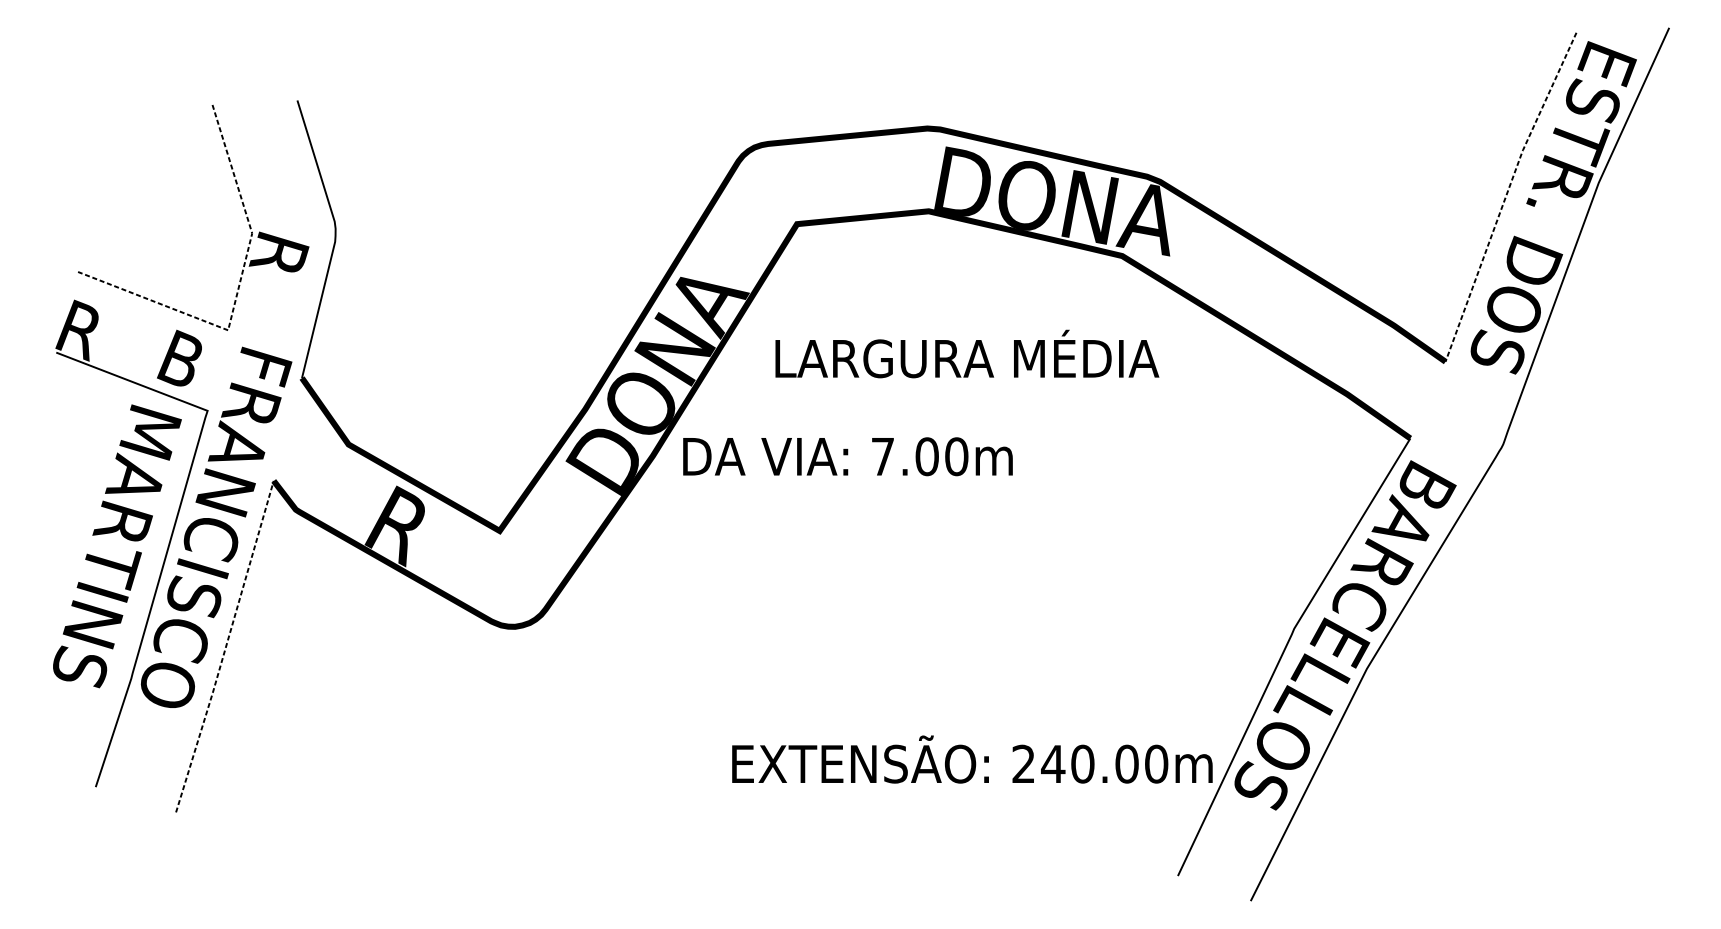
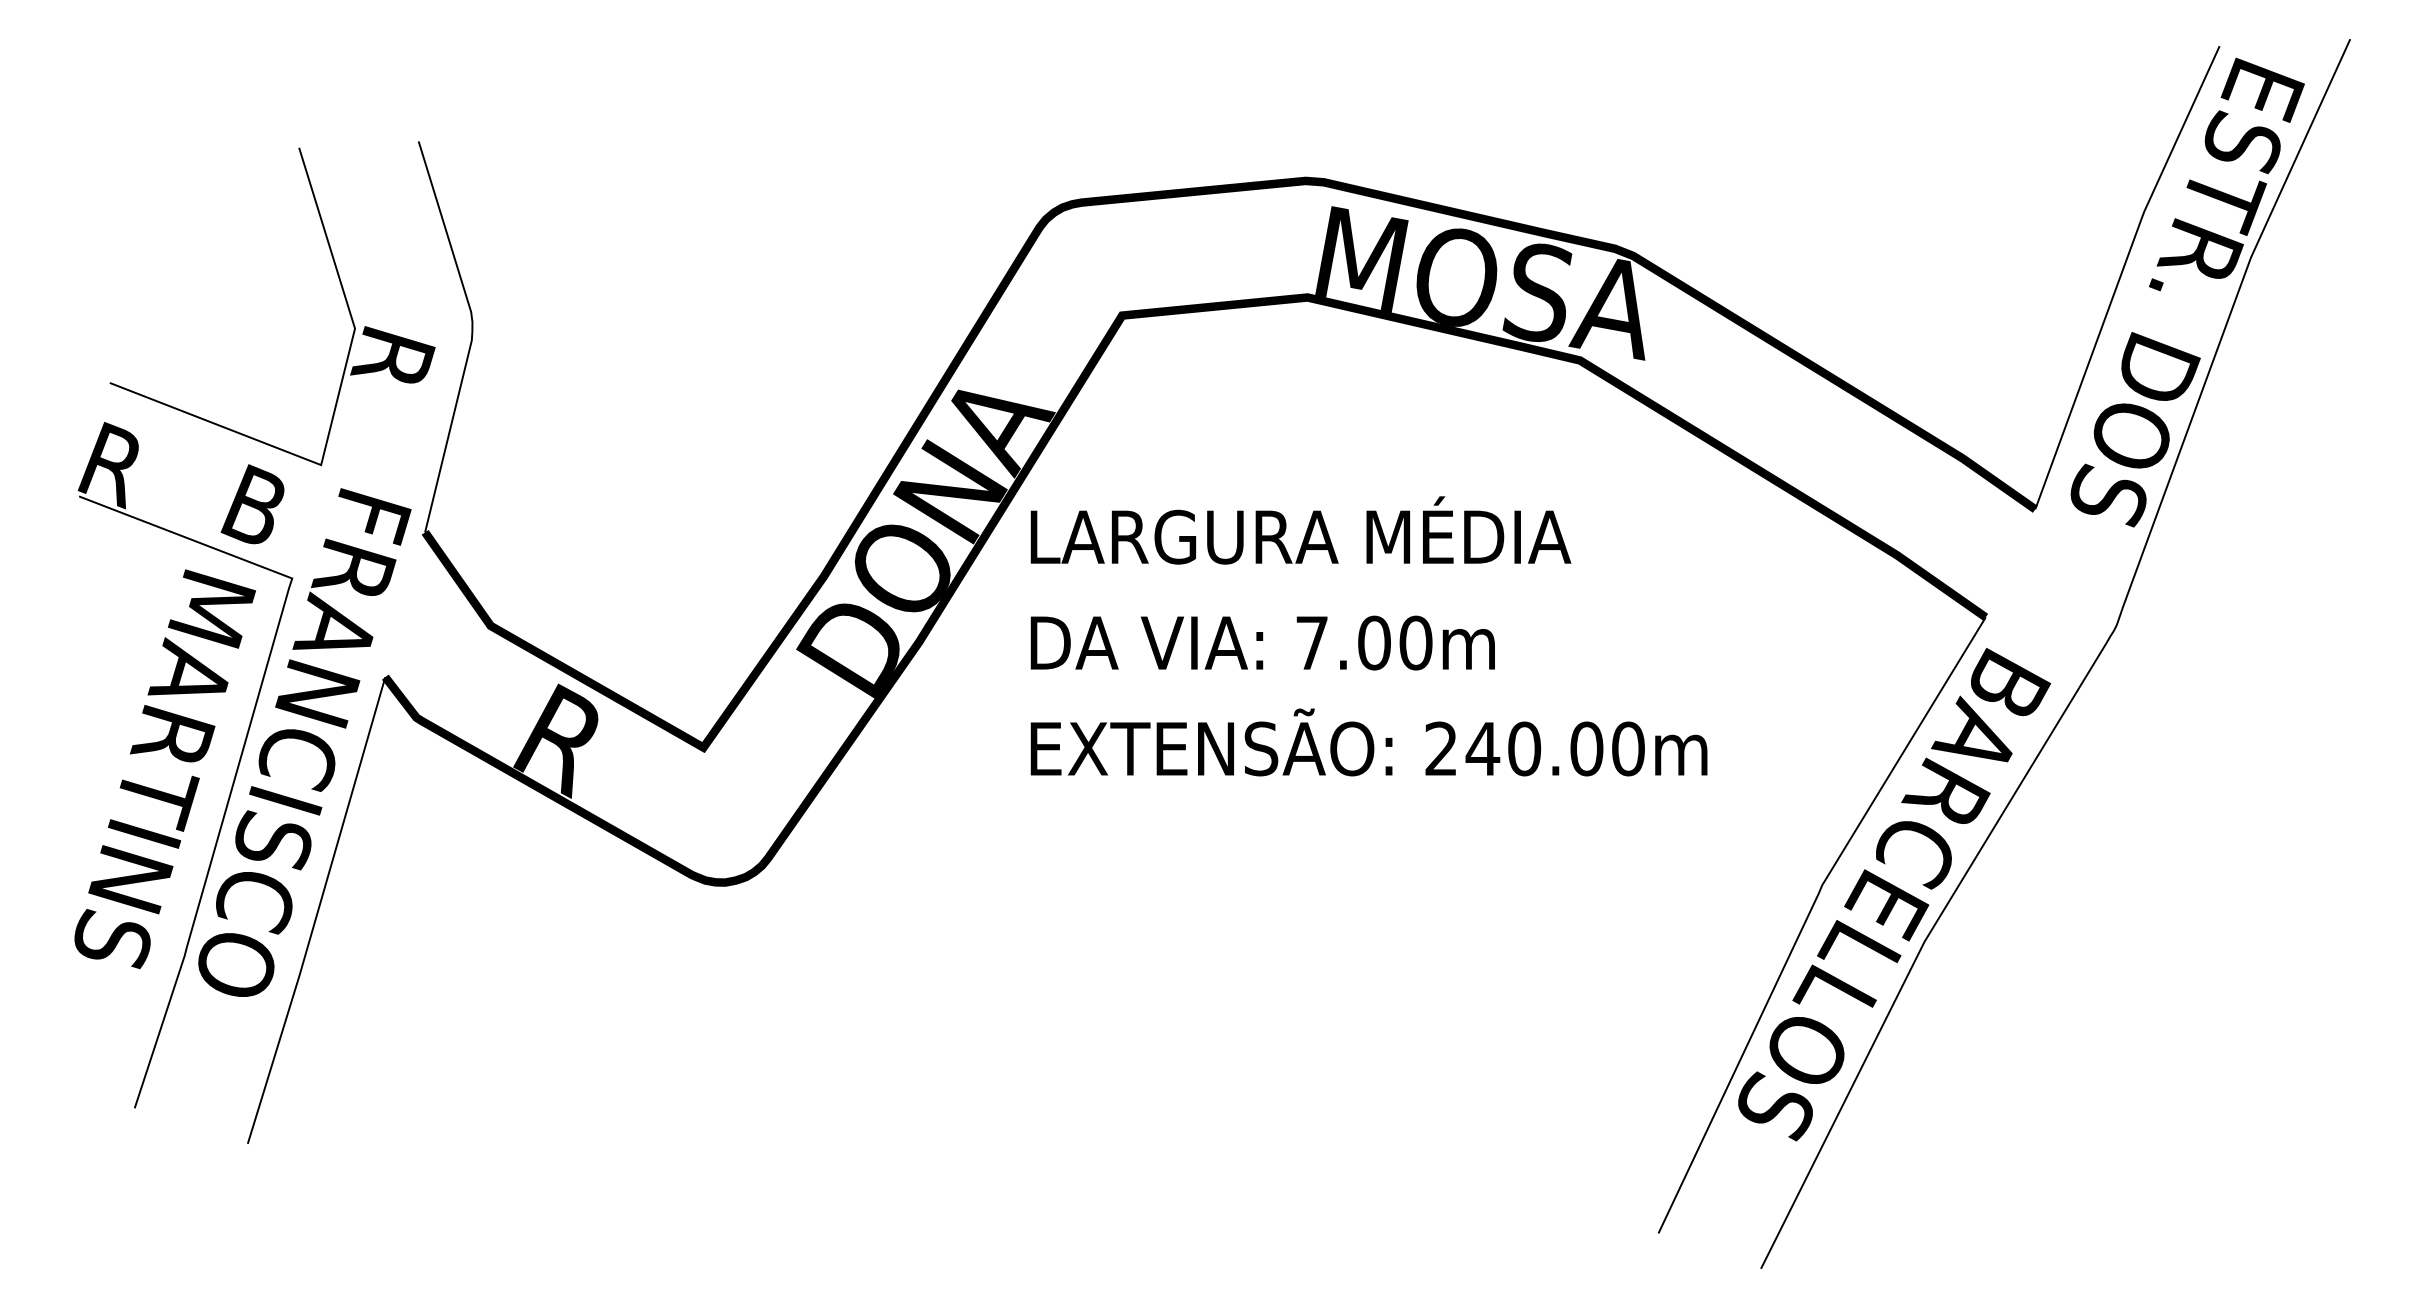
line: (1506, 194) -> (2121, 273), dashed -> solid
text: (1055, 202) -> (1486, 285), DONA -> MOSA
line: (236, 294) -> (333, 414), dashed -> solid
text: (967, 354) -> (1300, 530), moved
text: (847, 456) -> (1262, 642), moved
line: (226, 647) -> (318, 911), dashed -> solid
text: (972, 759) -> (1368, 742), moved

